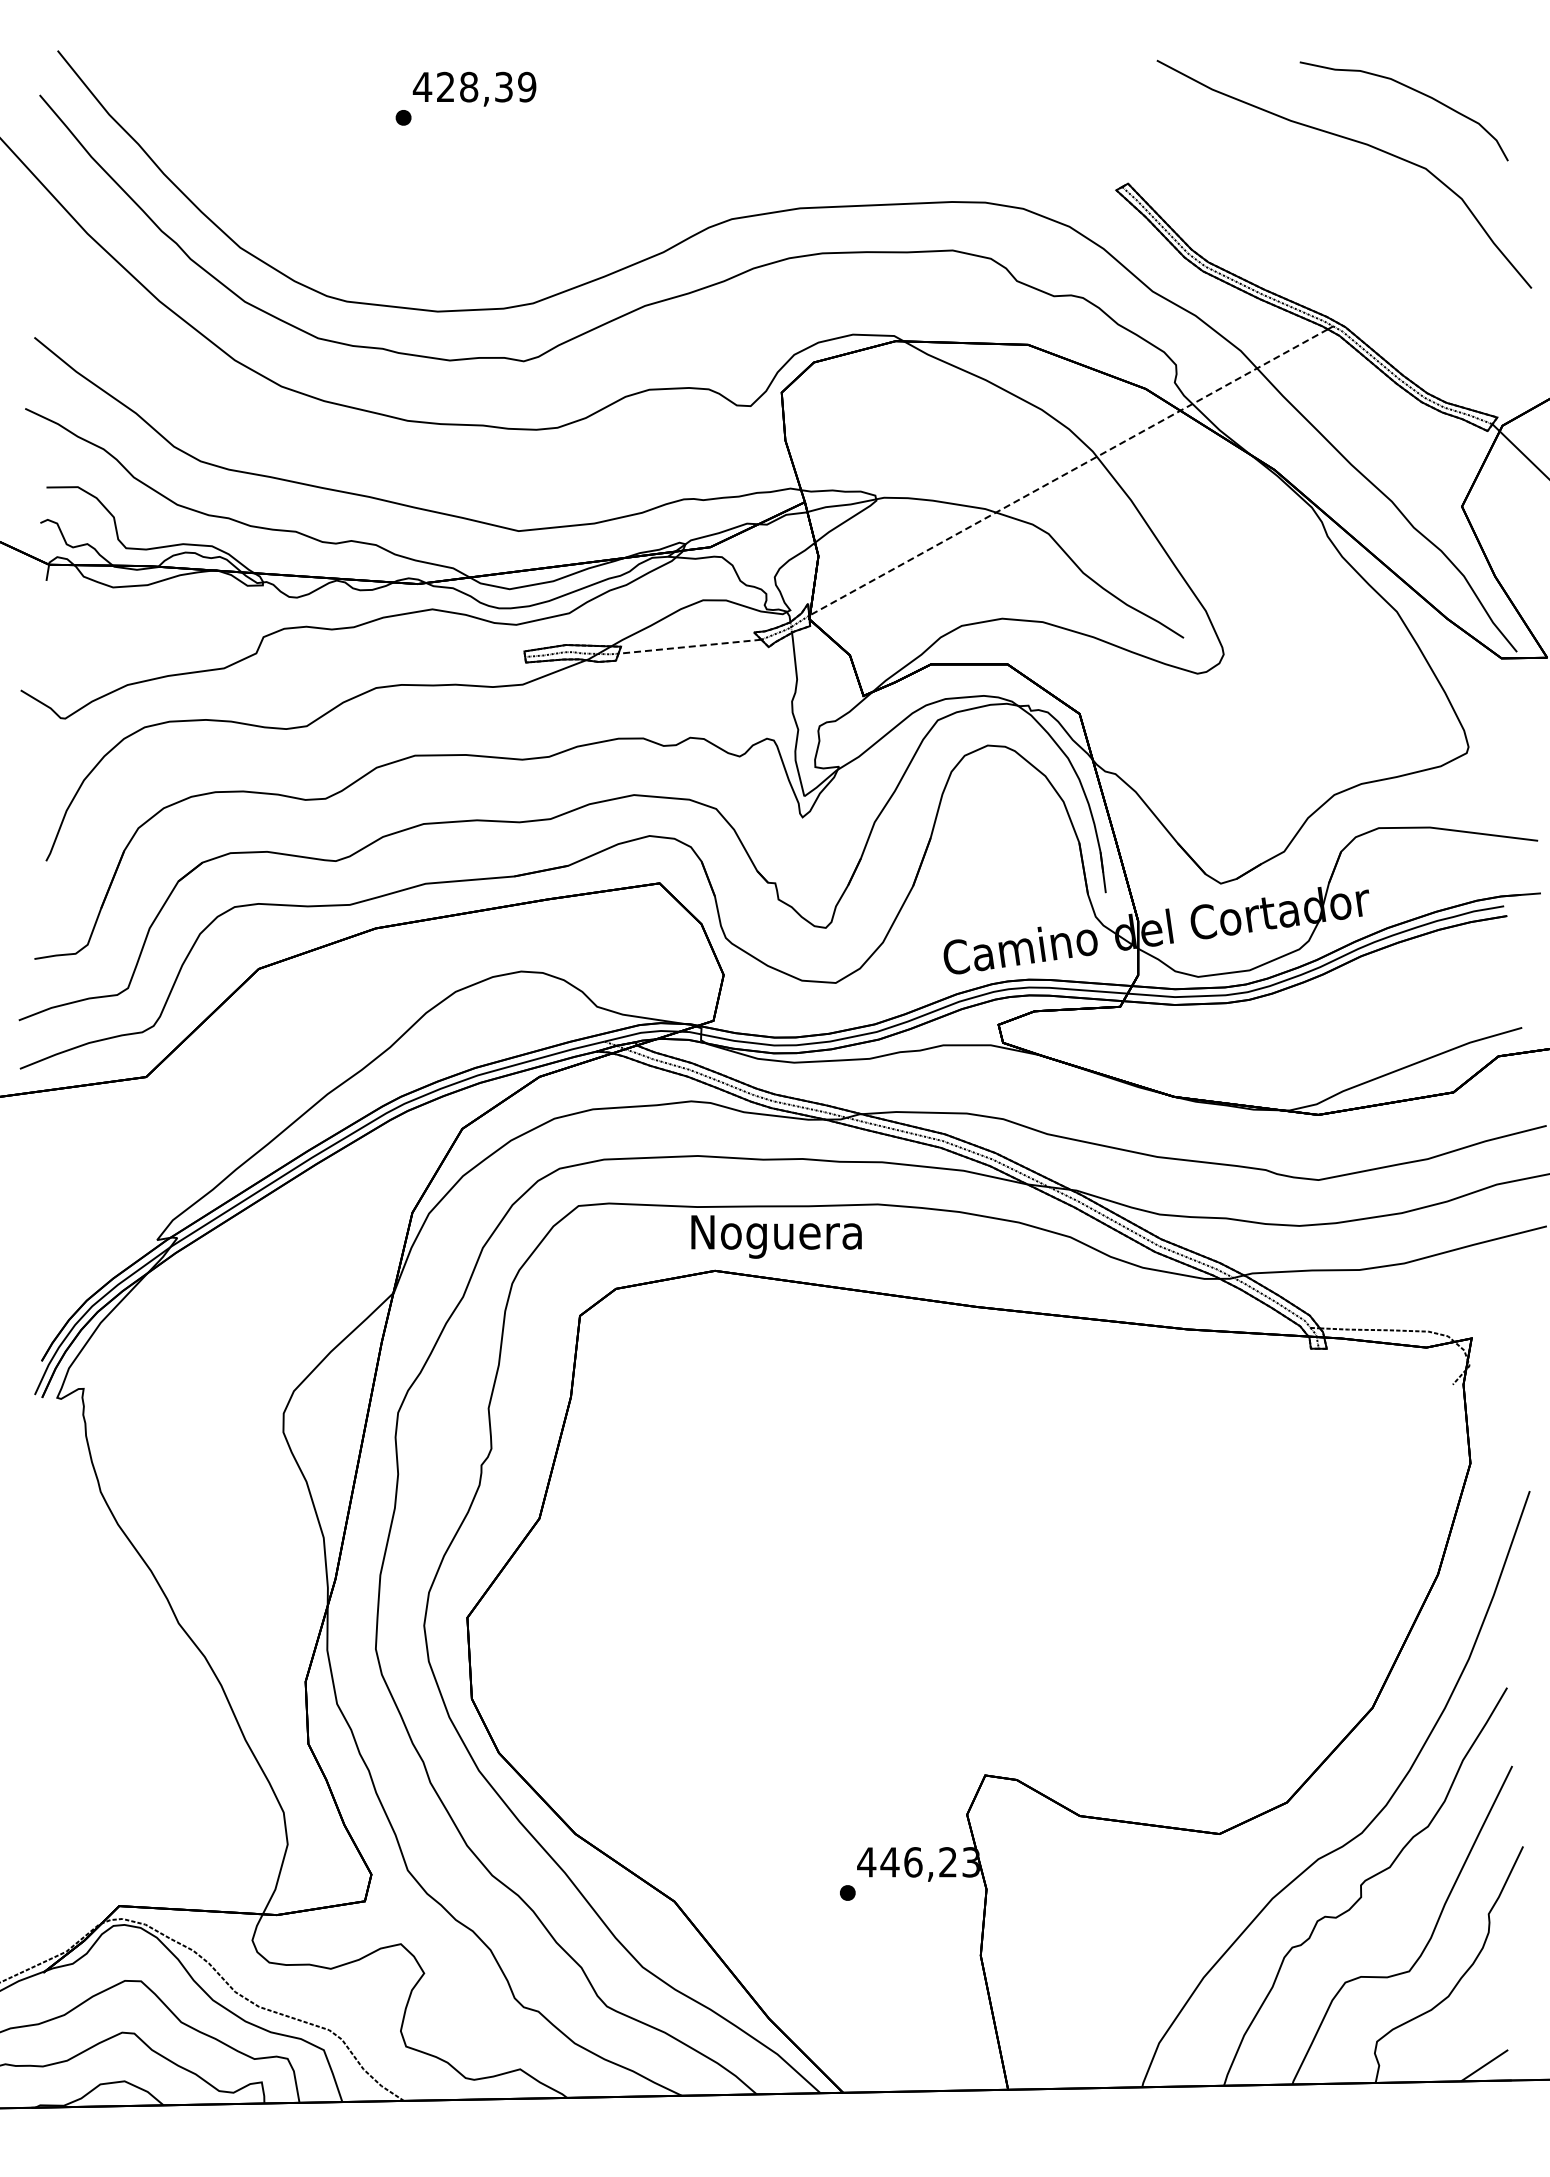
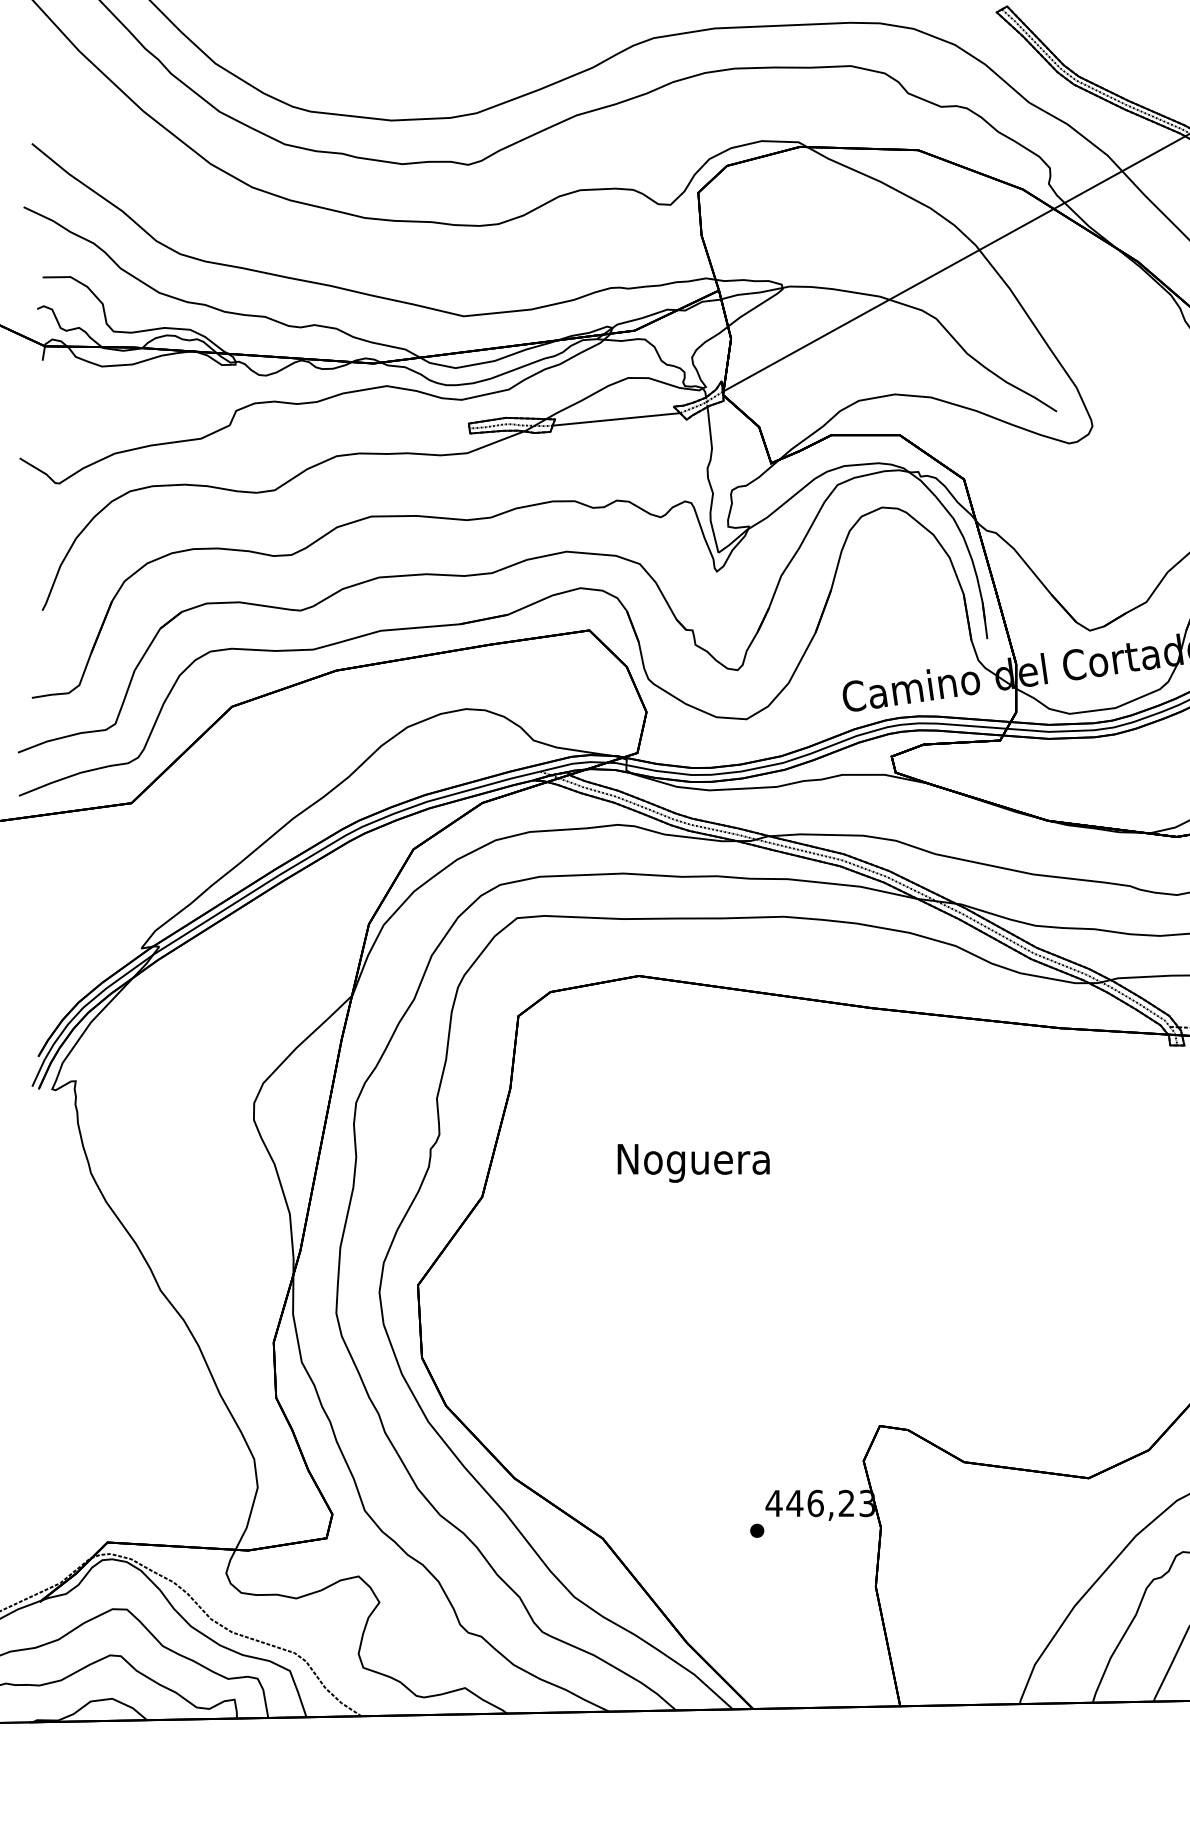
line: (1068, 472) -> (954, 264), dashed -> solid
line: (689, 646) -> (616, 419), dashed -> solid
text: (776, 1236) -> (693, 1162), moved

